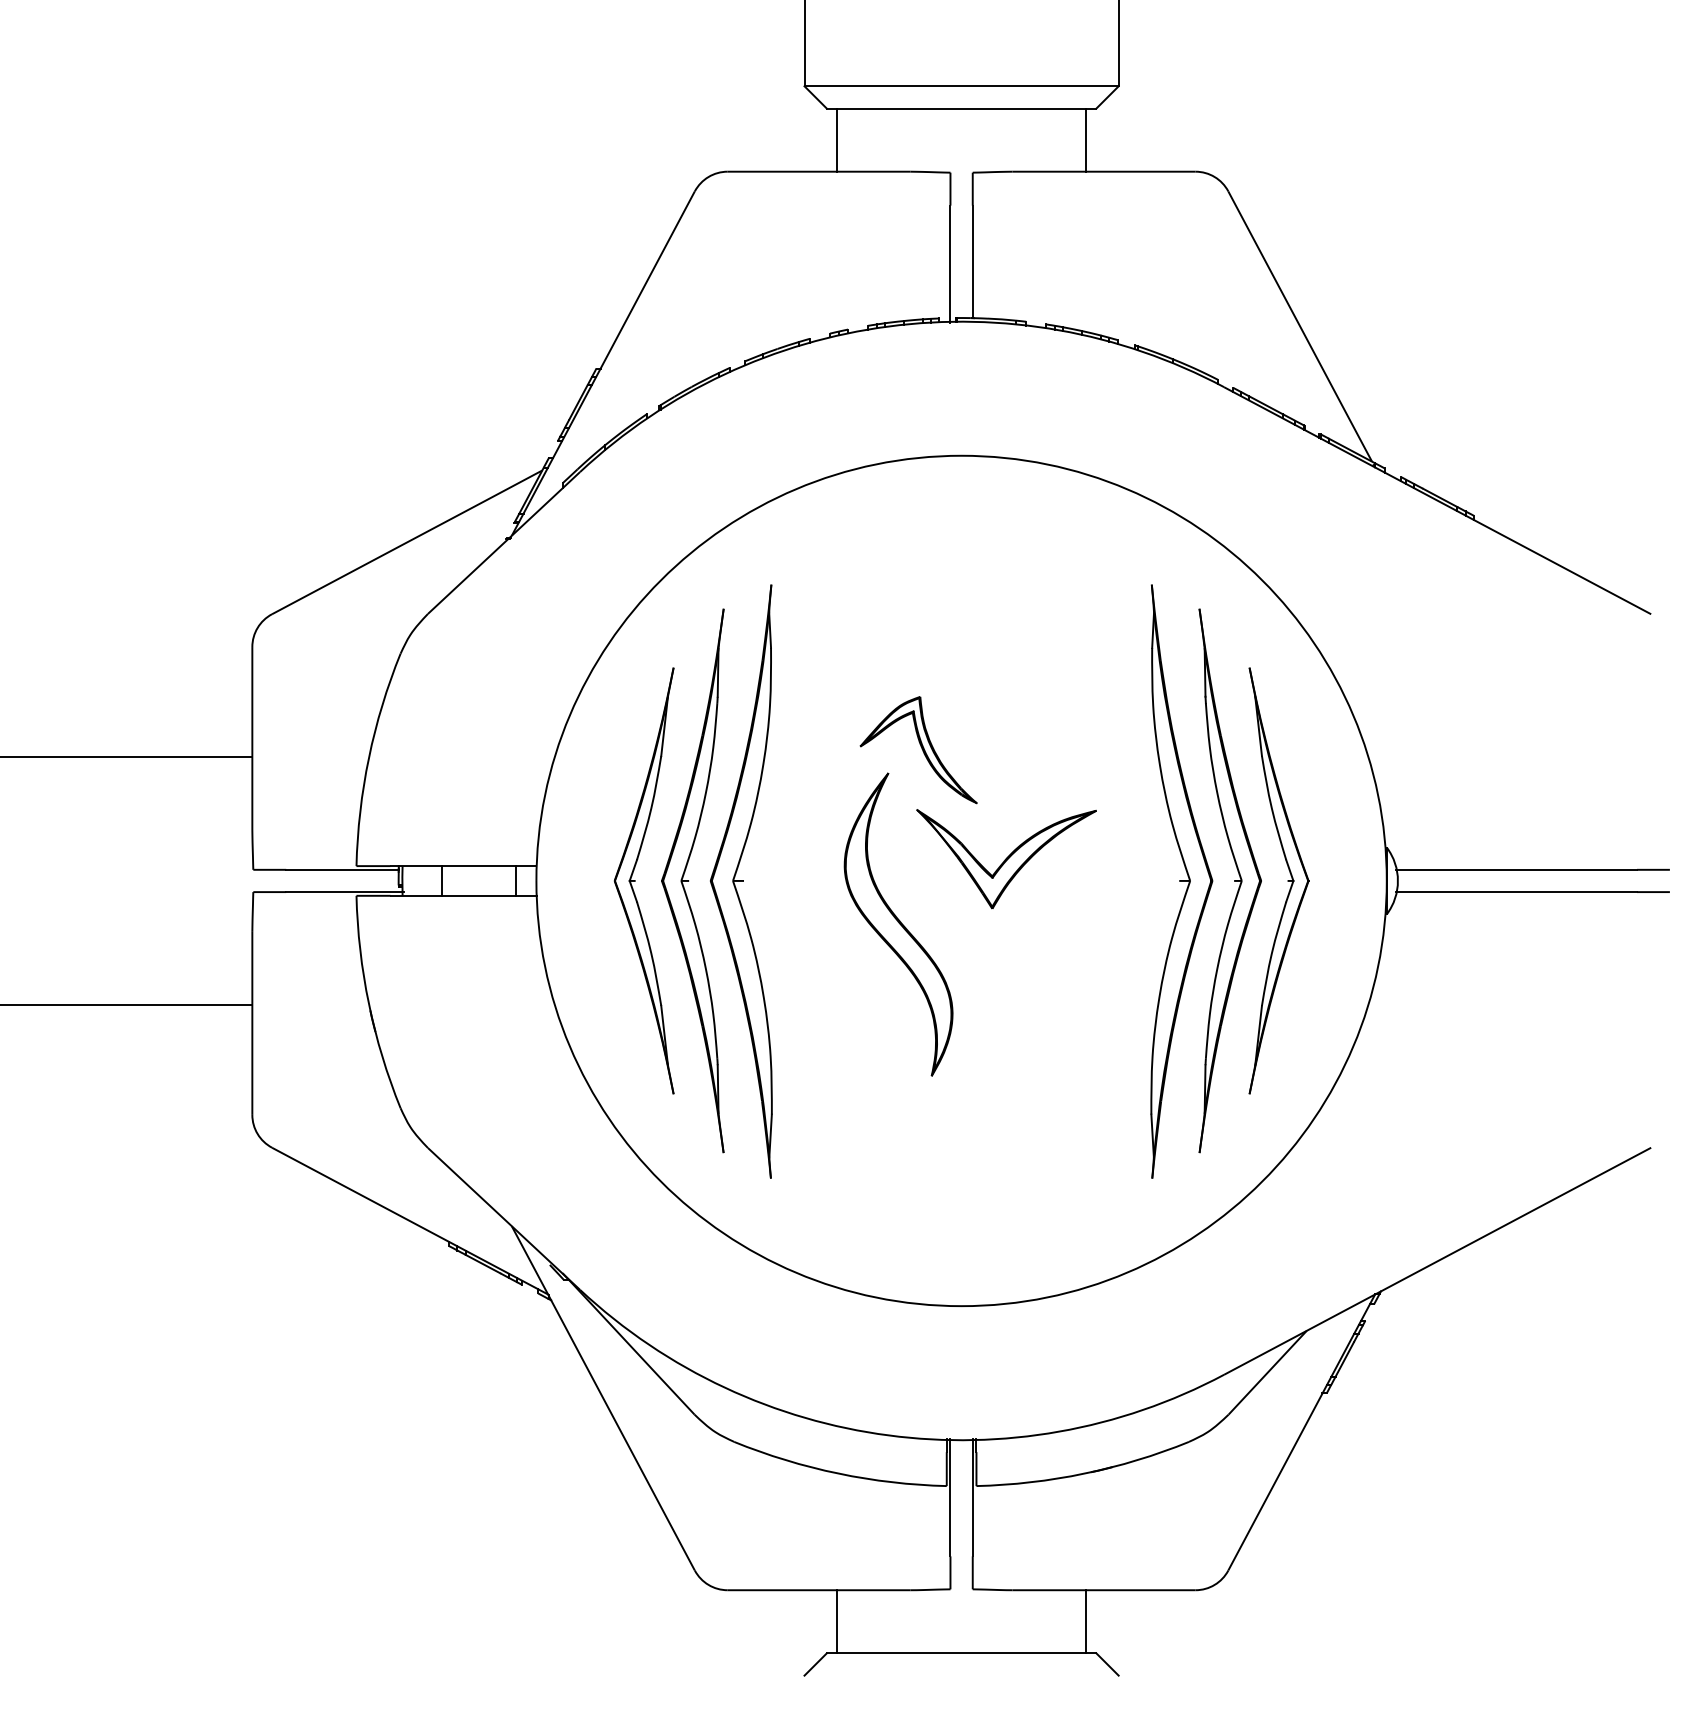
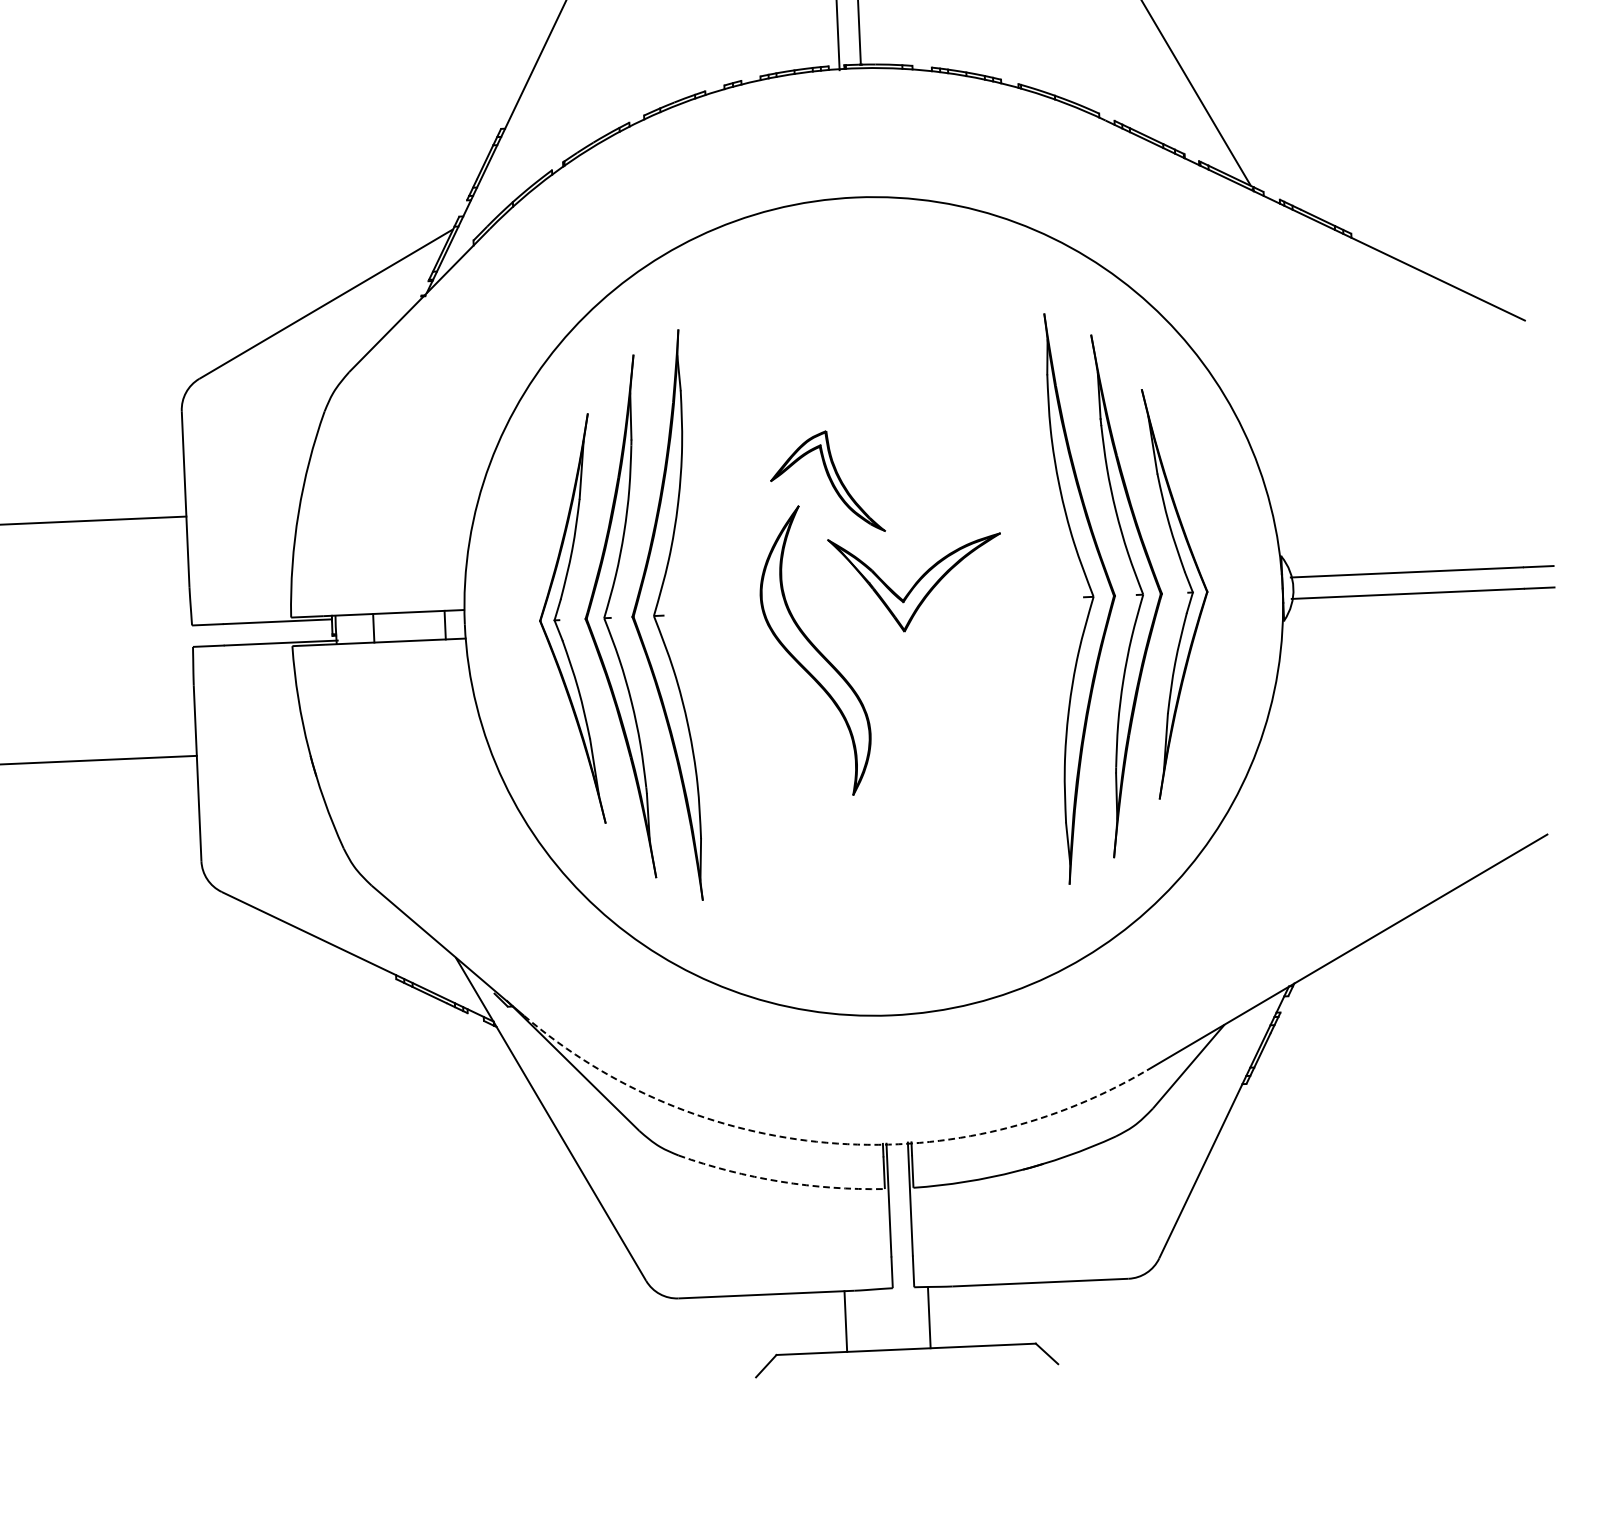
arc: (888, 1435) -> (826, 1142), solid -> dashed
arc: (838, 1473) -> (780, 1181), solid -> dashed
line: (837, 1621) -> (846, 1321), moved
line: (1086, 1621) -> (929, 1317), moved

